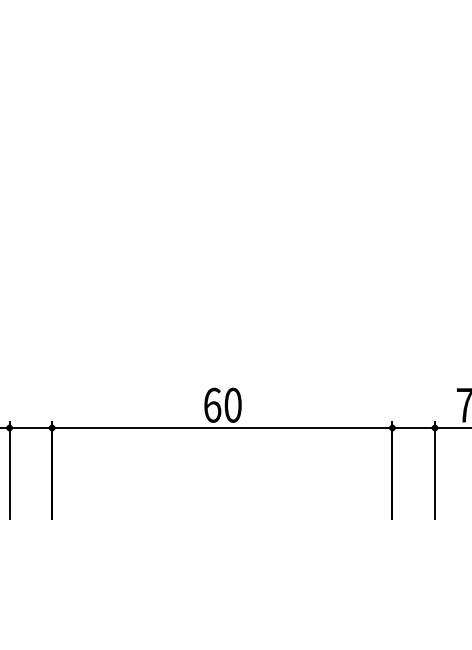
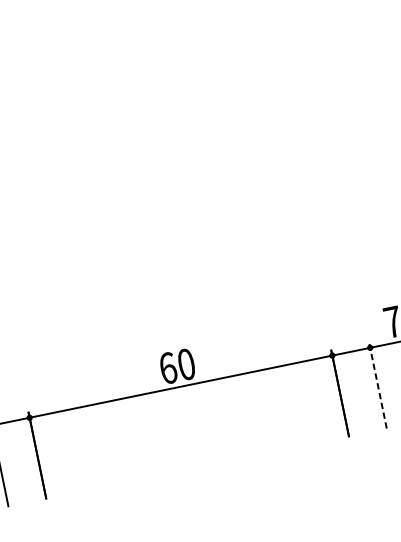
line: (434, 470) -> (377, 385), solid -> dashed

